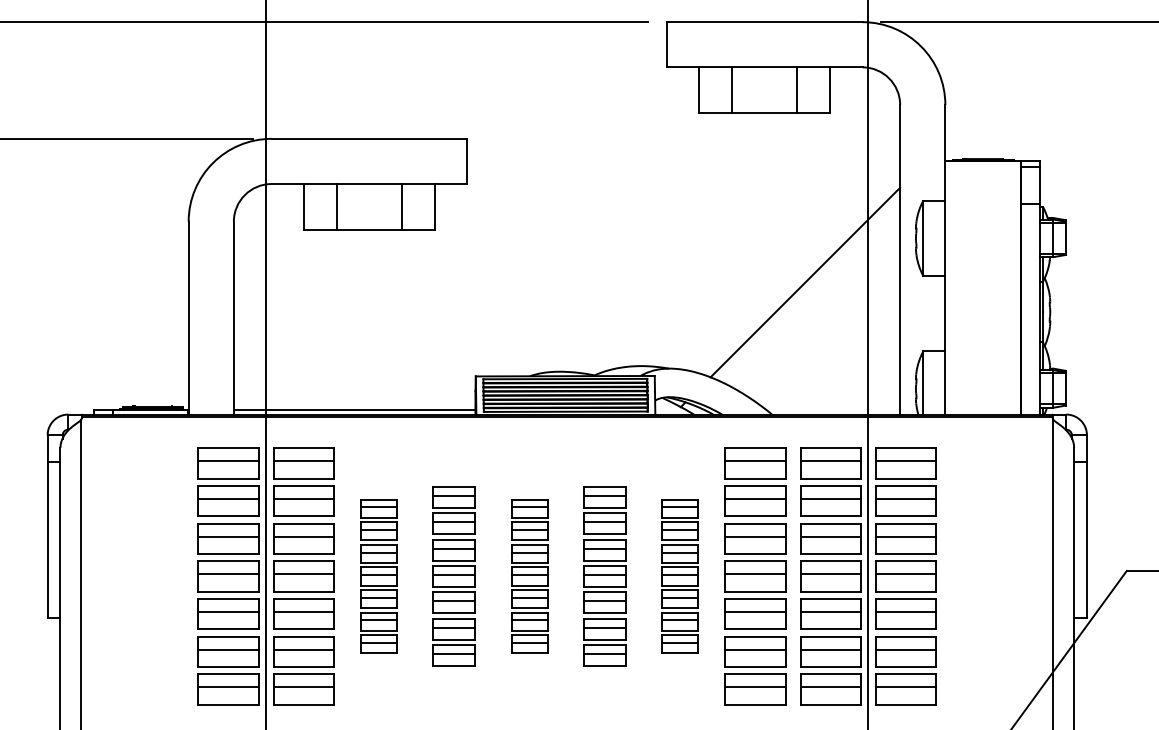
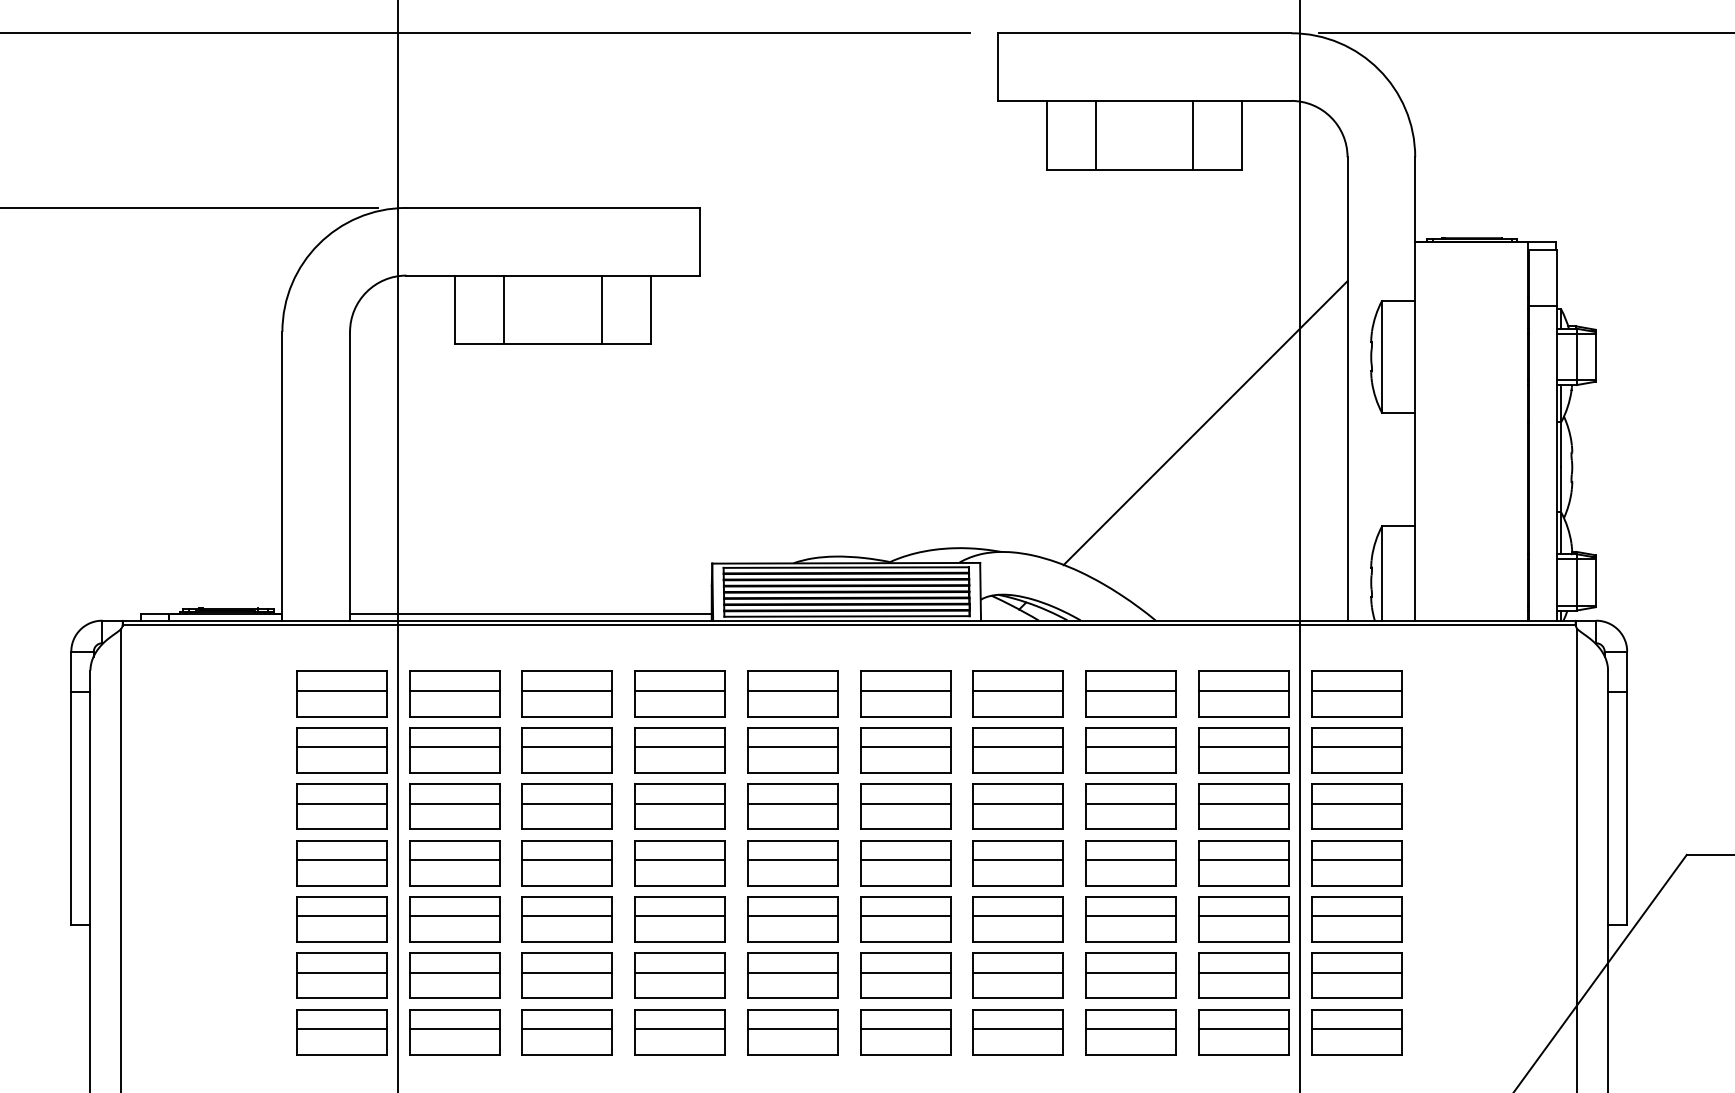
part: (378, 576) -> (566, 863), size x1.67
part: (453, 576) -> (678, 863), size x1.43
part: (529, 576) -> (792, 863), size x1.67
part: (604, 576) -> (904, 863), size x1.43
part: (679, 576) -> (1017, 863), size x1.67

